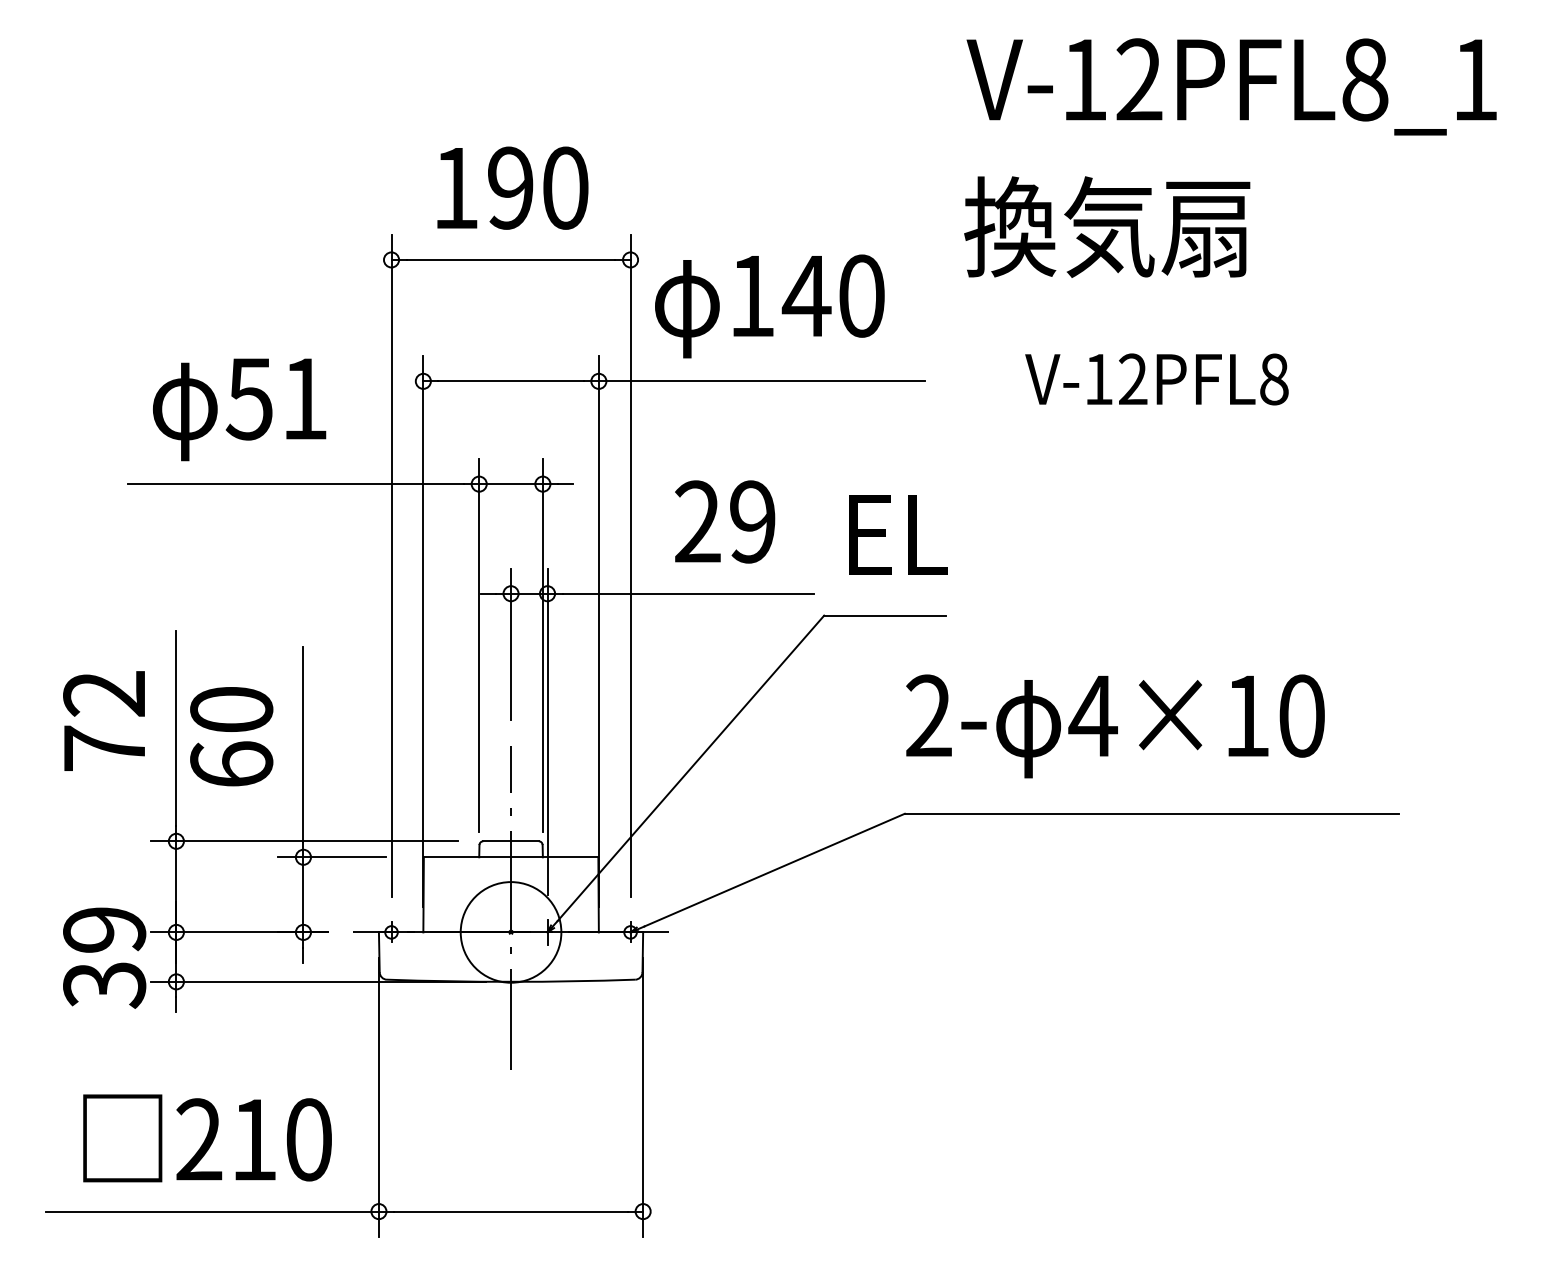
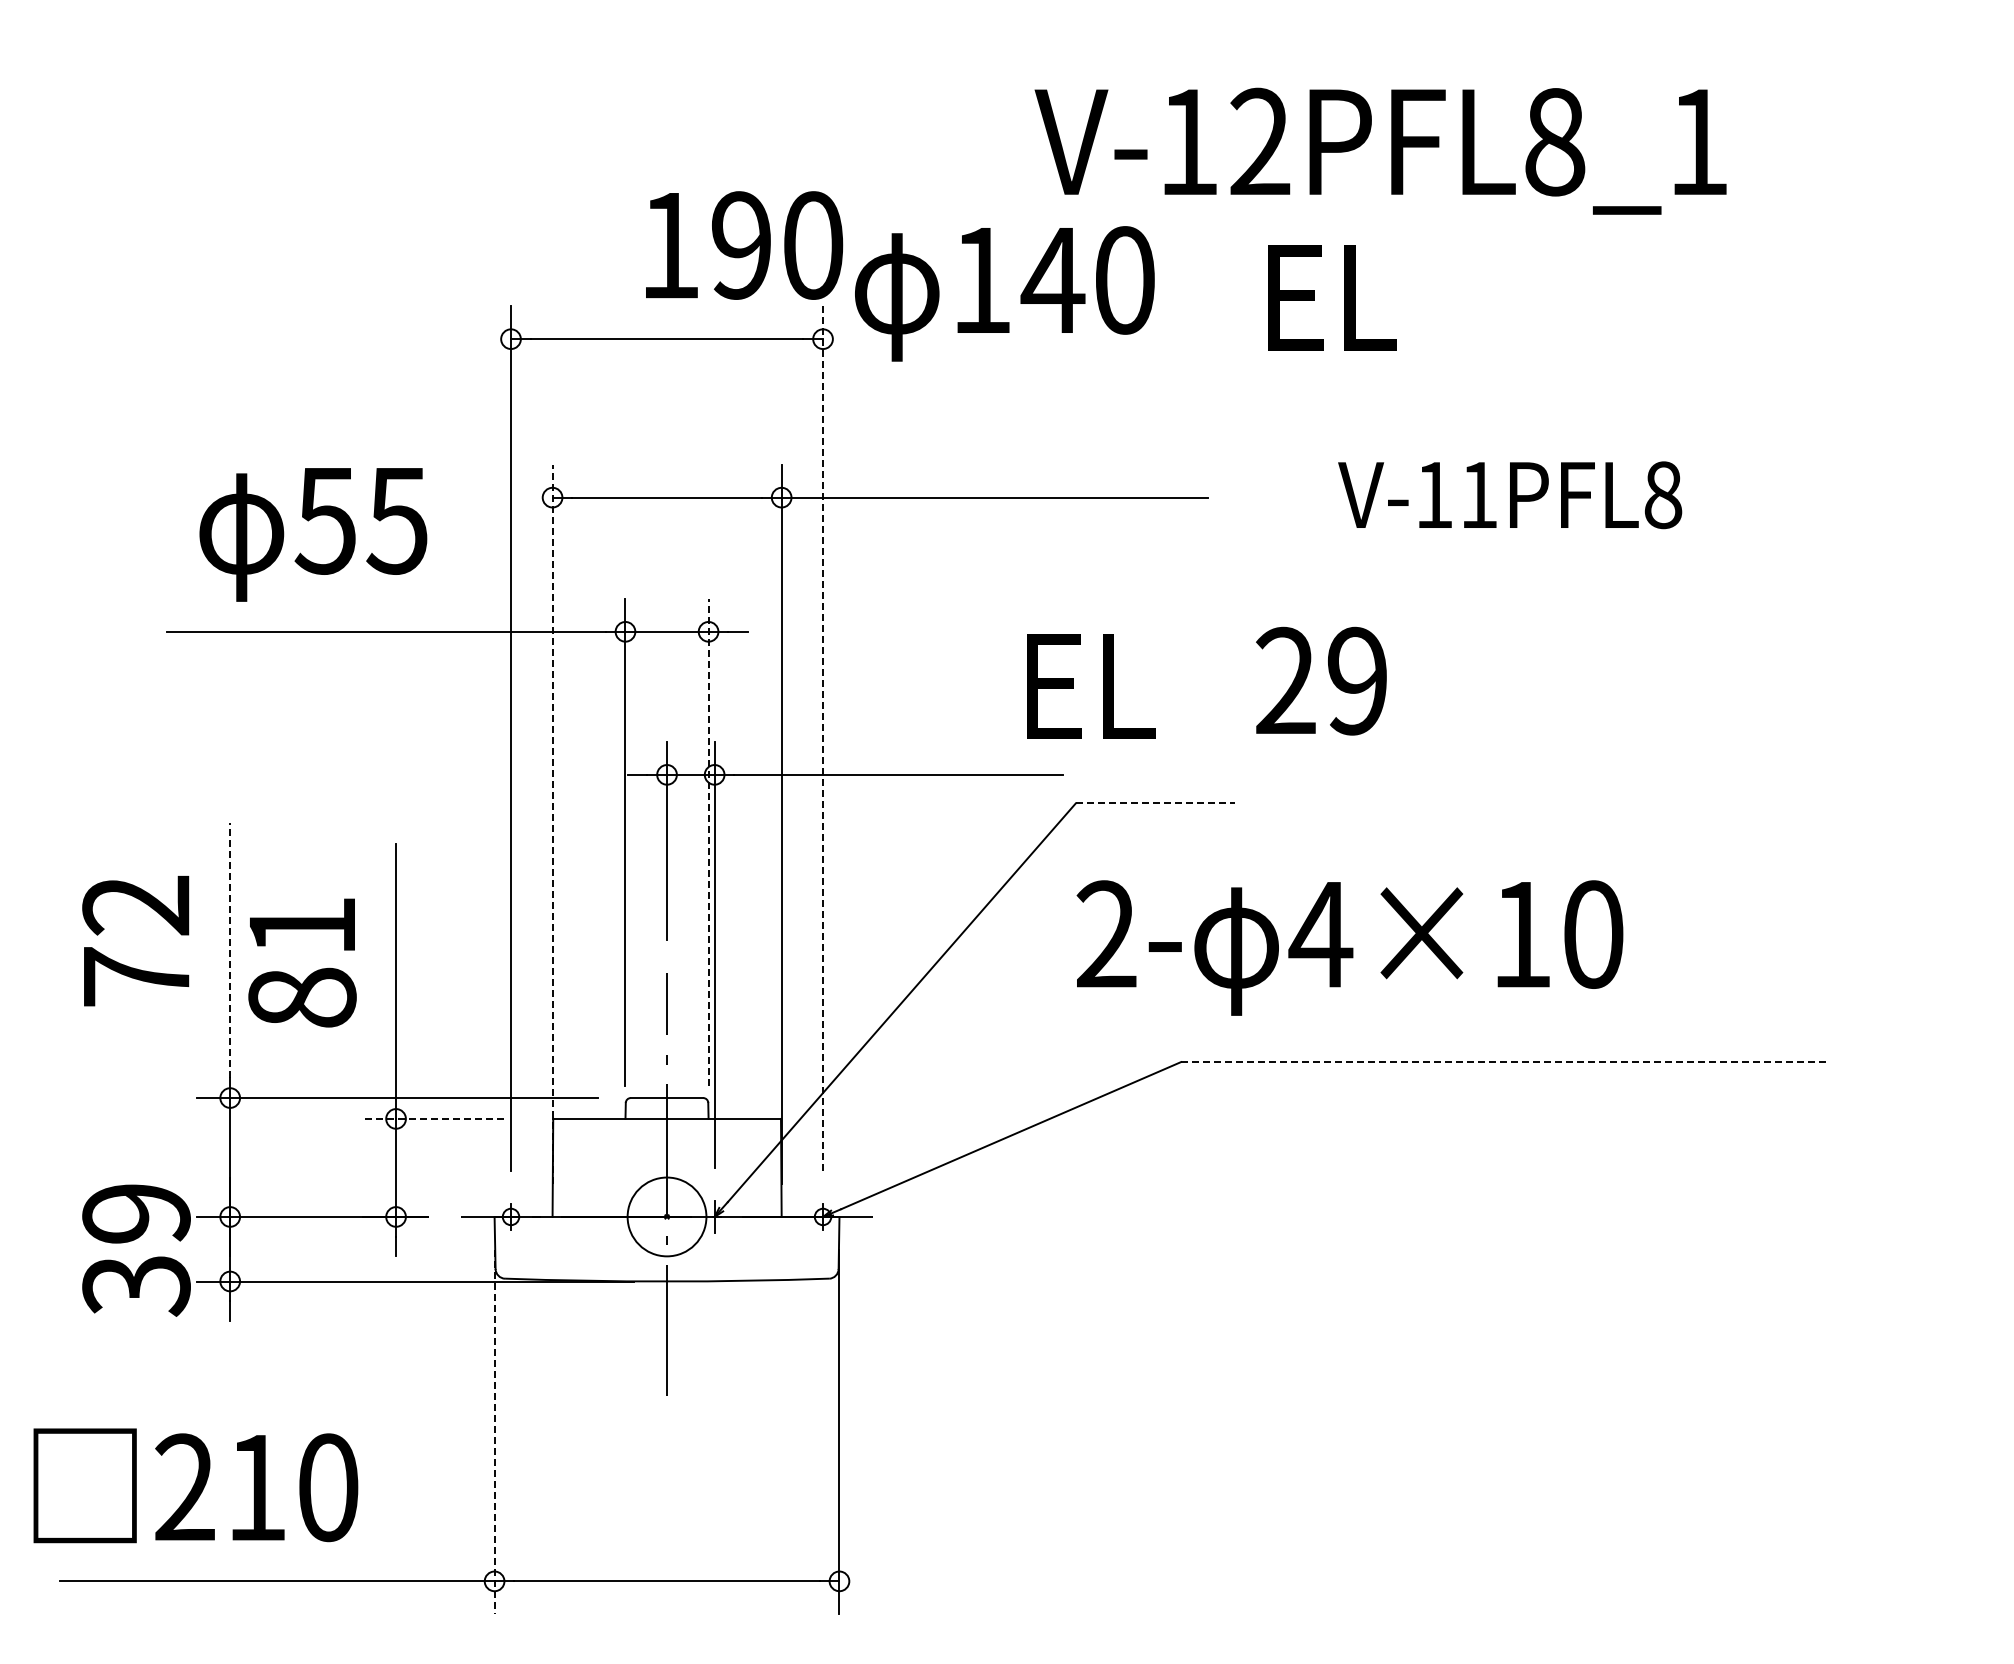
text: (1231, 86) -> (1380, 150), moved
text: (512, 188) -> (744, 245), moved
text: (1106, 227) -> (1444, 296), 換気扇 -> EL
text: (769, 306) -> (1004, 293), moved
text: (1132, 378) -> (1478, 494), V-12PFL8 -> V-11PFL8
text: (303, 399) -> (396, 521), 51 -> 55
text: (725, 521) -> (1321, 680), moved
text: (899, 535) -> (1091, 686), moved
line: (630, 565) -> (823, 738), solid -> dashed
line: (885, 615) -> (1155, 803), solid -> dashed
line: (423, 631) -> (552, 824), solid -> dashed
line: (542, 645) -> (708, 842), solid -> dashed
text: (1115, 725) -> (1349, 947), moved
line: (176, 728) -> (230, 950), solid -> dashed
text: (231, 736) -> (302, 961), 60 -> 81
line: (1151, 814) -> (1503, 1062), solid -> dashed
line: (332, 856) -> (433, 1118), solid -> dashed
circle: (510, 932) -> (666, 1216), size x0.6
line: (378, 1097) -> (494, 1432), solid -> dashed
text: (207, 1138) -> (195, 1485), moved

